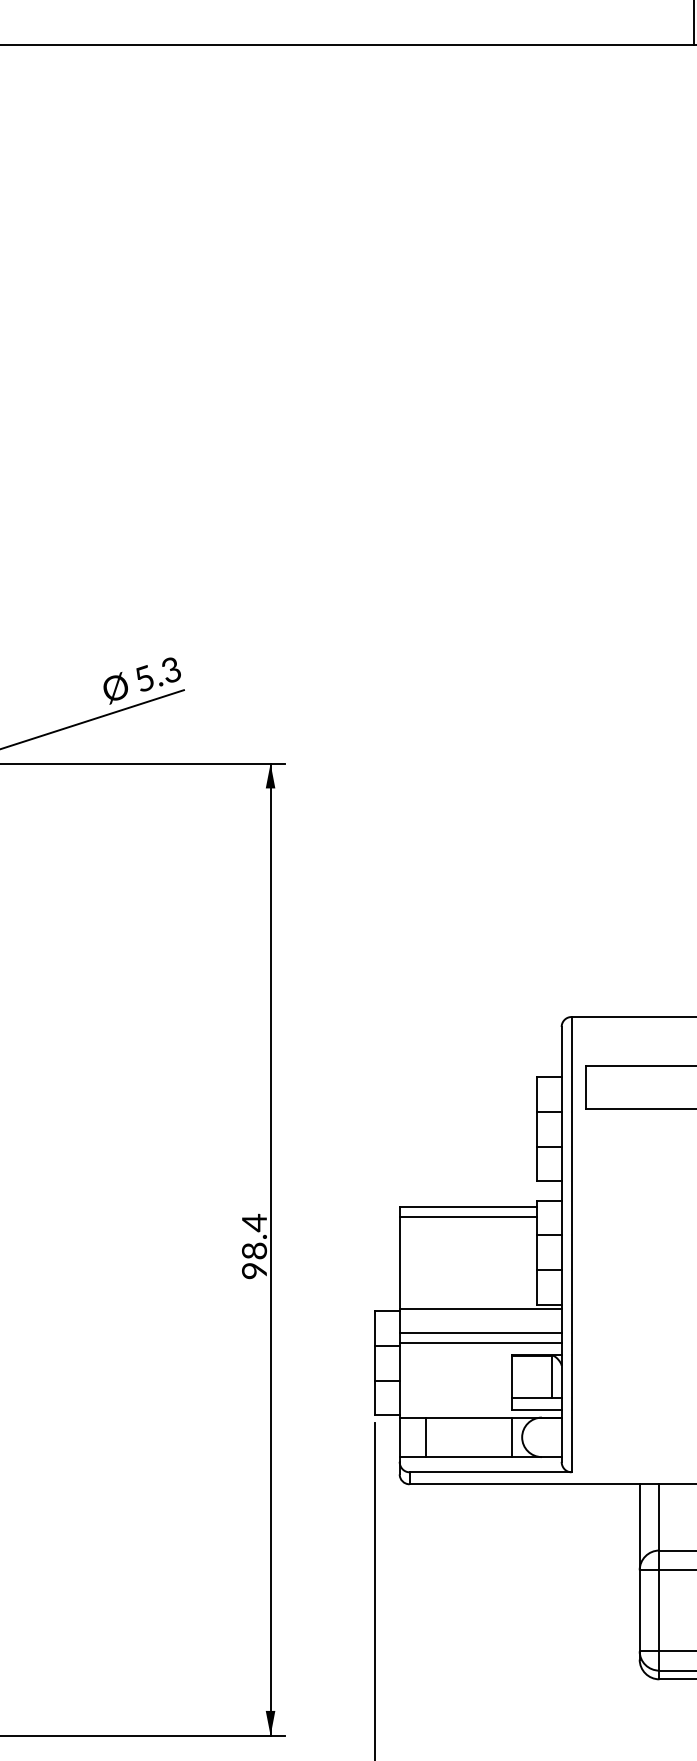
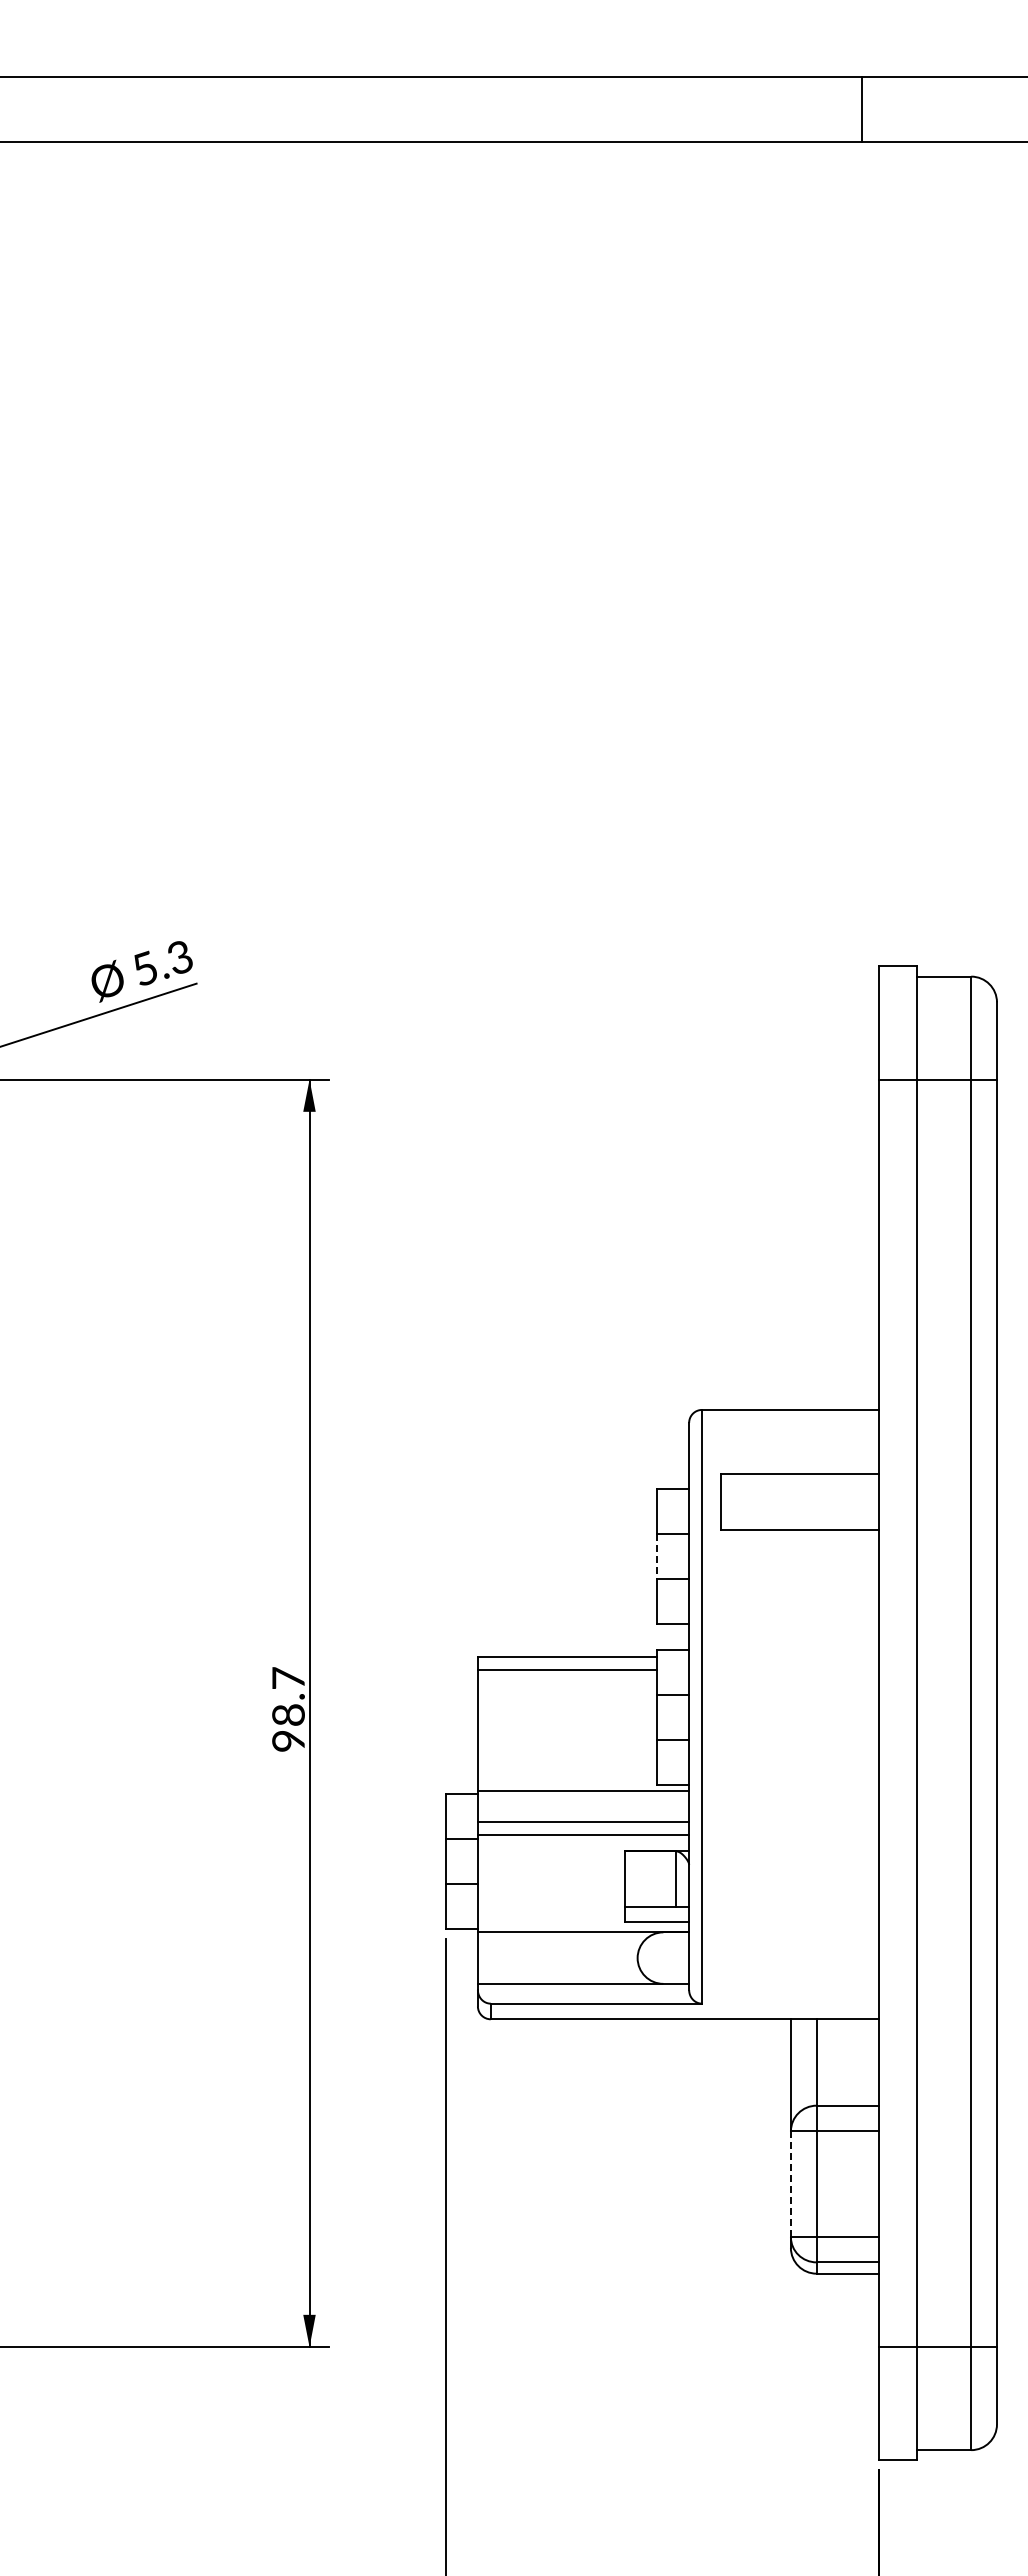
line: (536, 1129) -> (656, 1556), solid -> dashed
text: (254, 1222) -> (288, 1678), 98.4 -> 98.7
line: (426, 1436) -> (512, 1957), removed
line: (512, 1436) -> (624, 1957), removed
line: (639, 1610) -> (790, 2184), solid -> dashed

